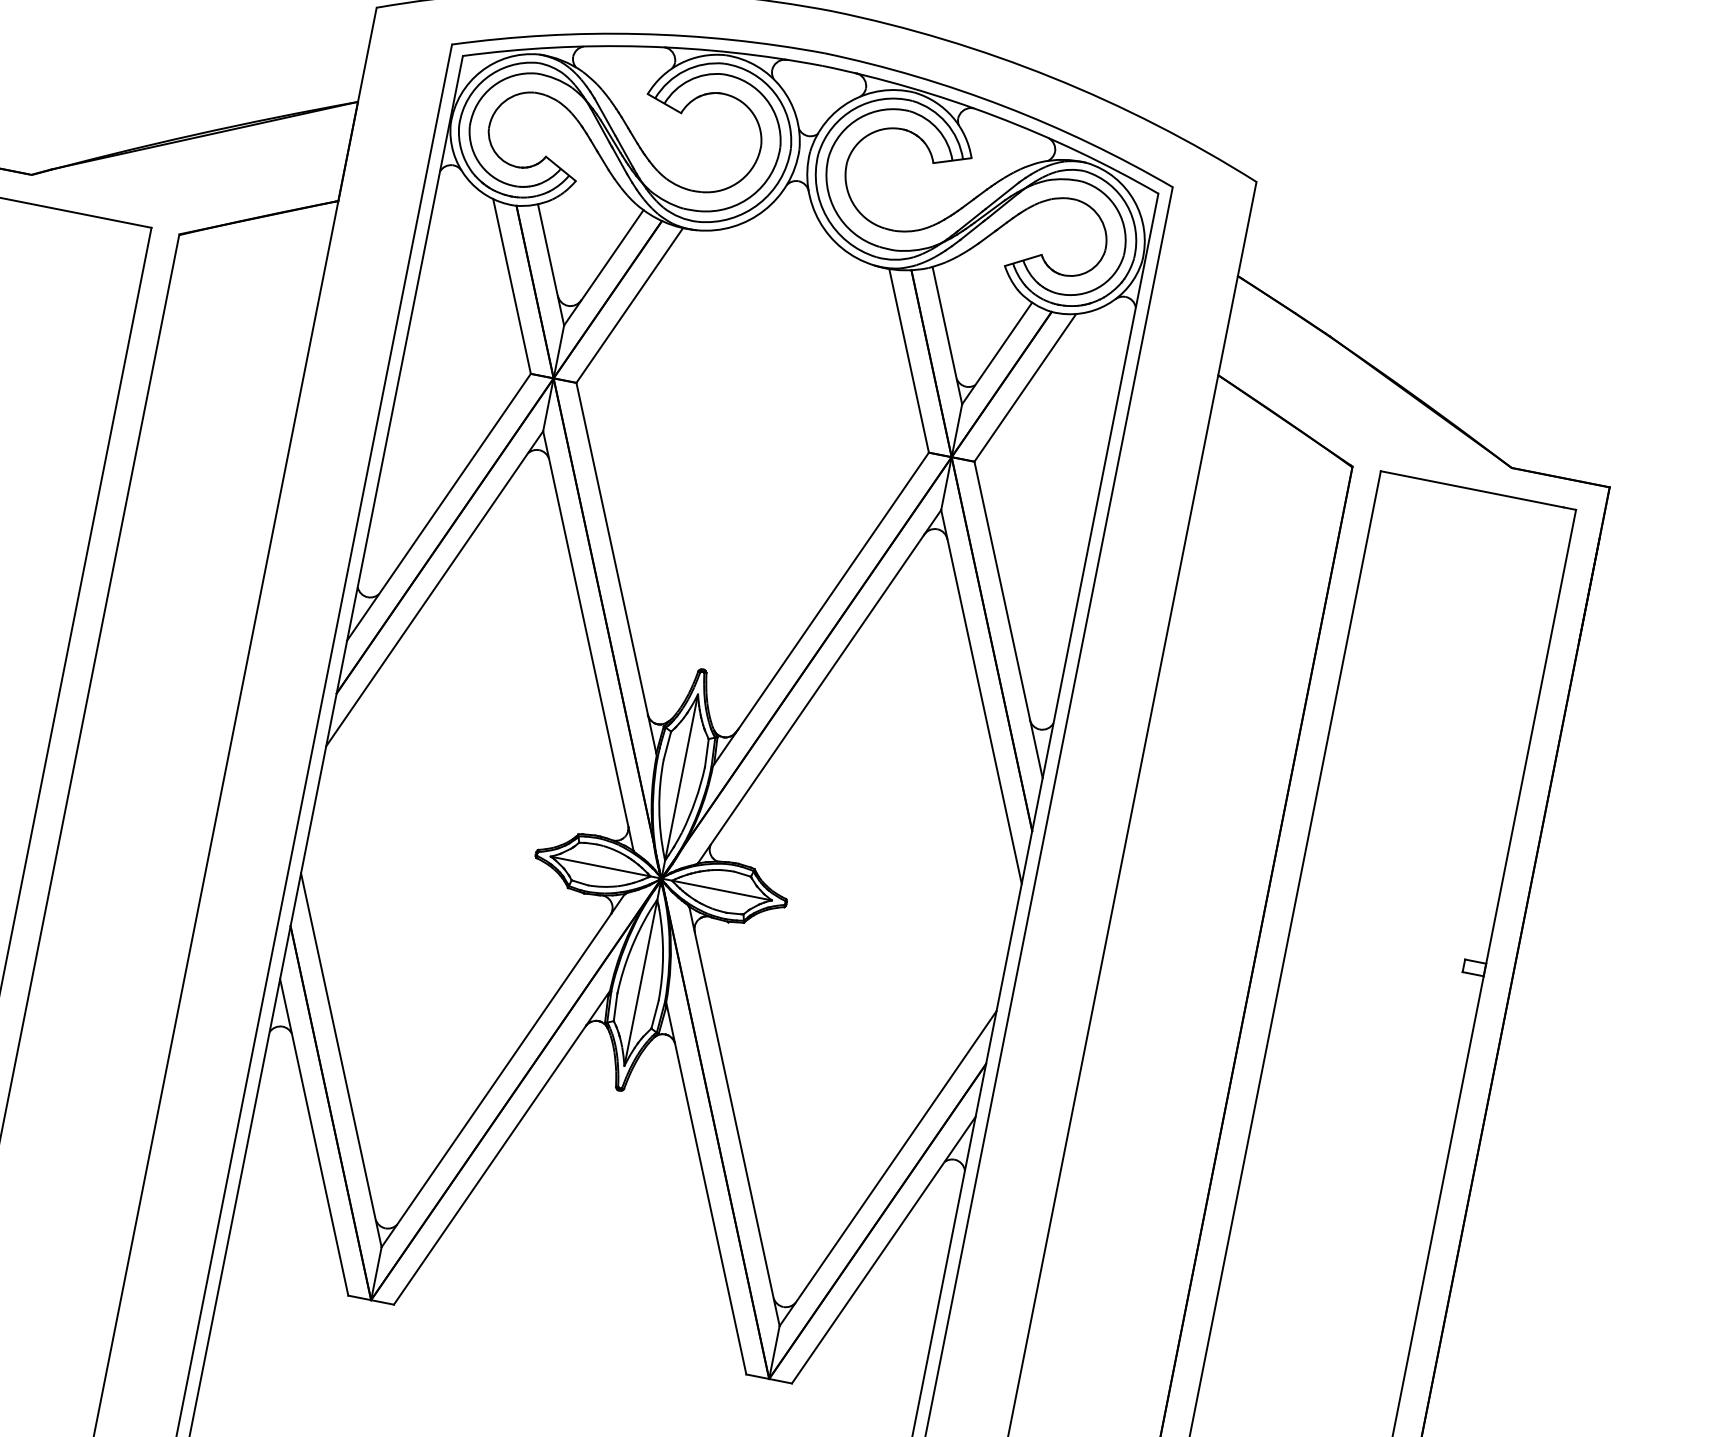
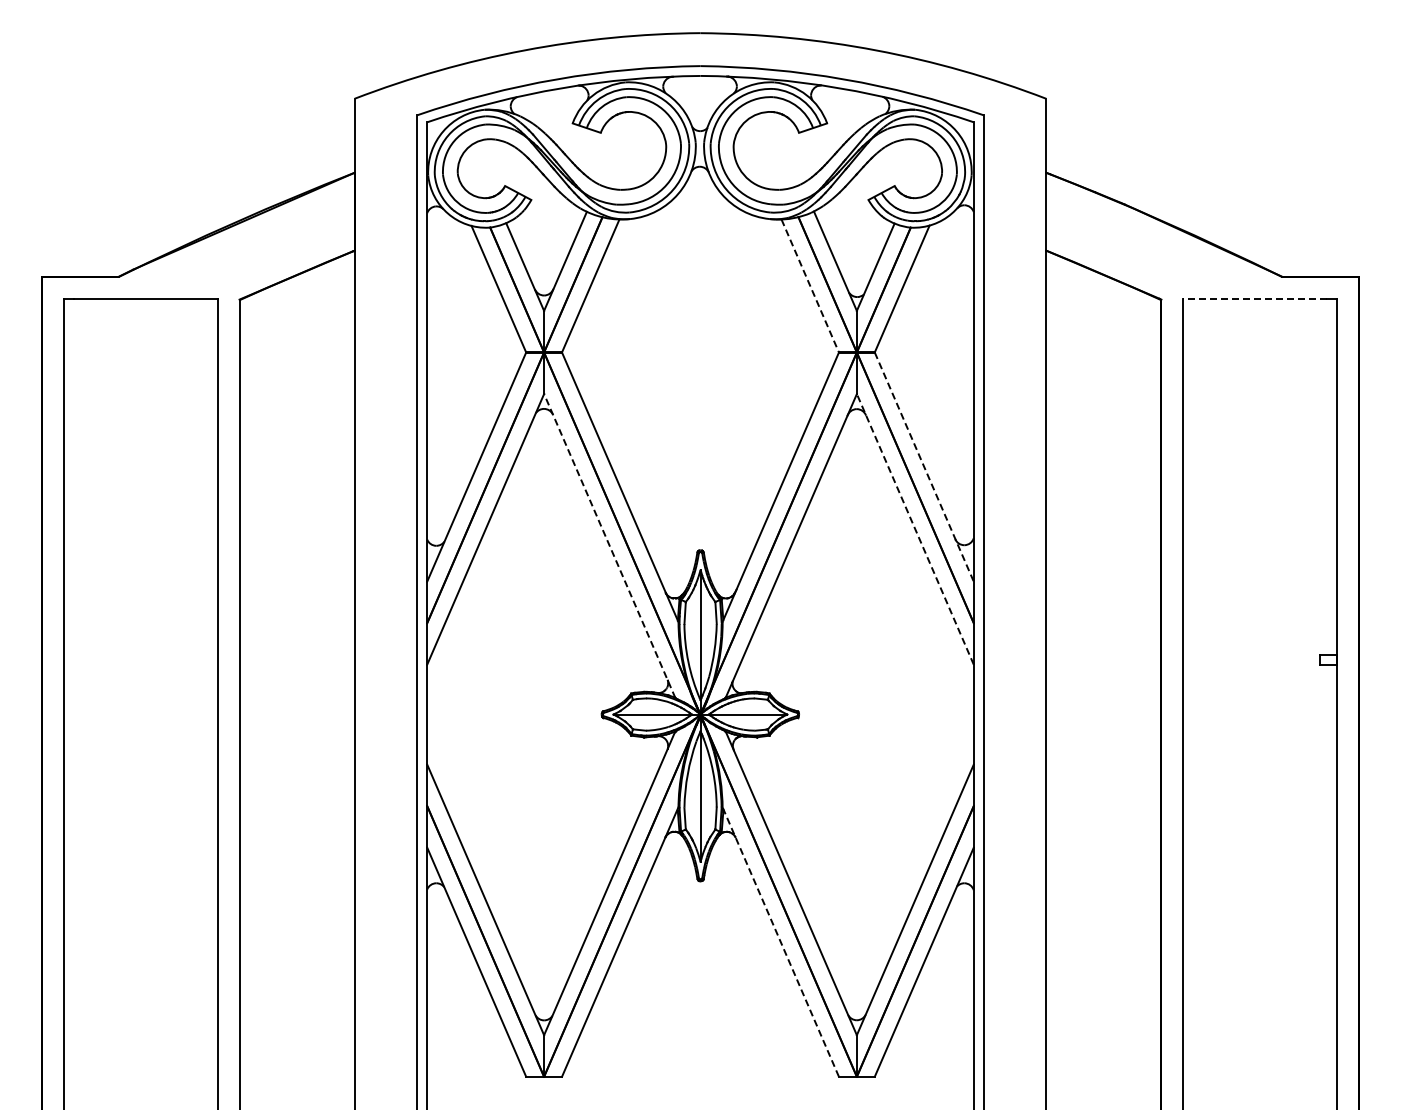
line: (909, 361) -> (810, 286), solid -> dashed
line: (1472, 488) -> (1255, 298), solid -> dashed
line: (1008, 620) -> (924, 467), solid -> dashed
line: (587, 641) -> (609, 546), solid -> dashed
line: (981, 695) -> (915, 528), solid -> dashed
line: (705, 1188) -> (780, 942), solid -> dashed

